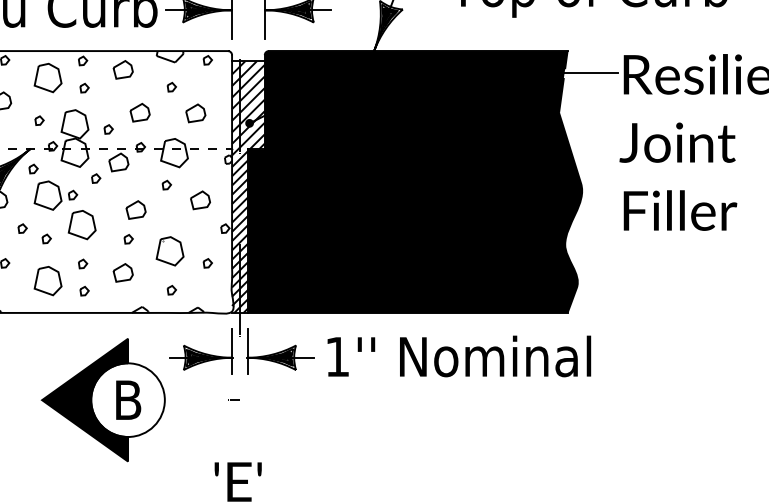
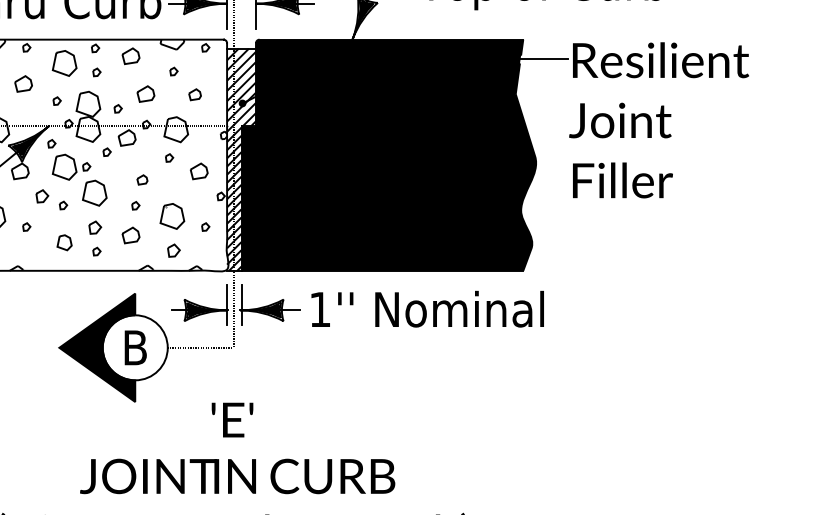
part: (195, 113) -> (194, 94), size x0.7
part: (136, 209) -> (142, 179), size x0.6
part: (21, 228) -> (41, 196), size x1.6
part: (83, 263) -> (95, 227), size x1.6
part: (47, 280) -> (64, 242), size x0.6
part: (171, 289) -> (173, 250), size x1.6

